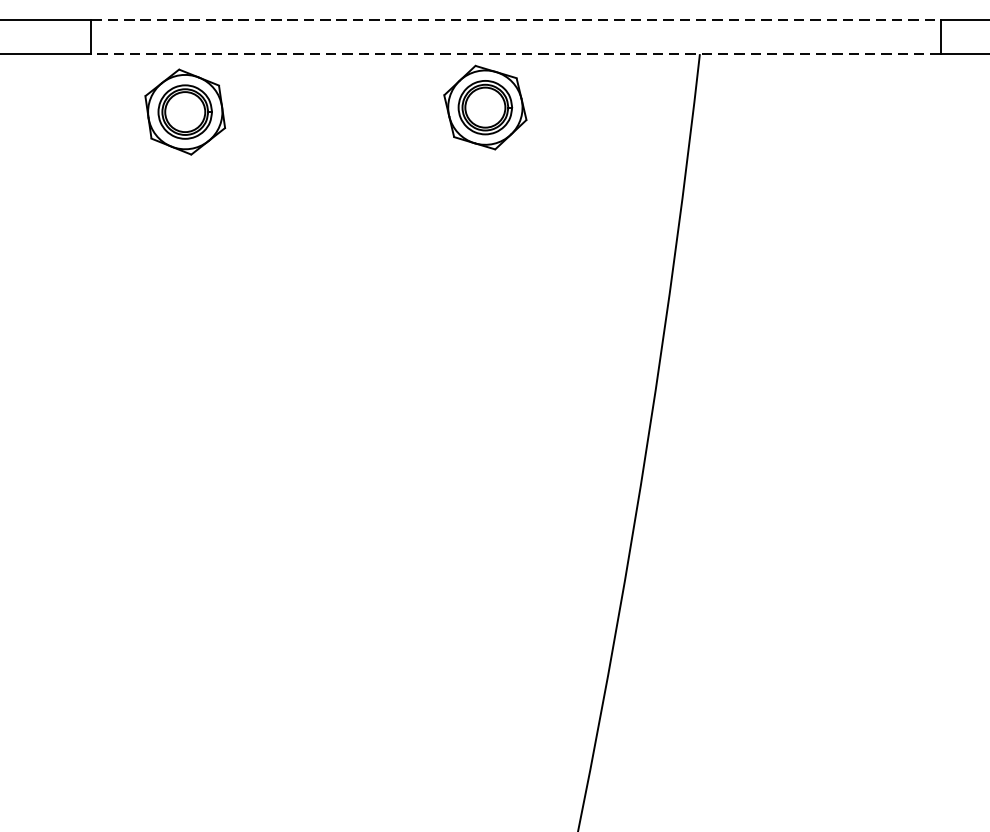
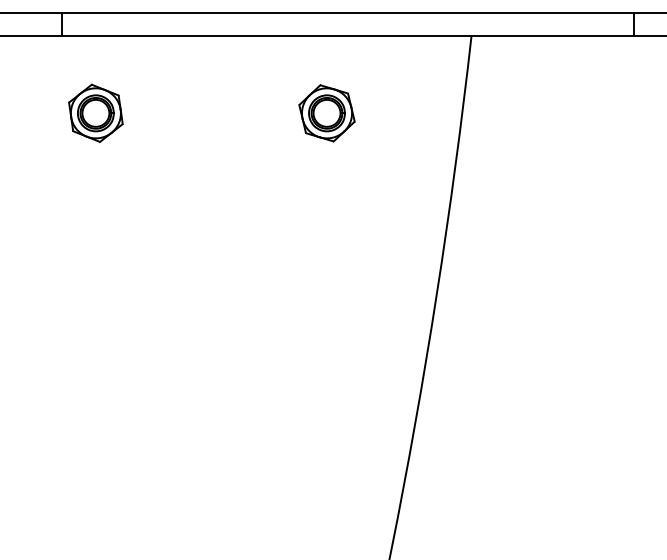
line: (515, 20) -> (347, 13), dashed -> solid
line: (515, 54) -> (347, 36), dashed -> solid
part: (484, 107) -> (326, 113), moved
part: (184, 110) -> (95, 112), moved

